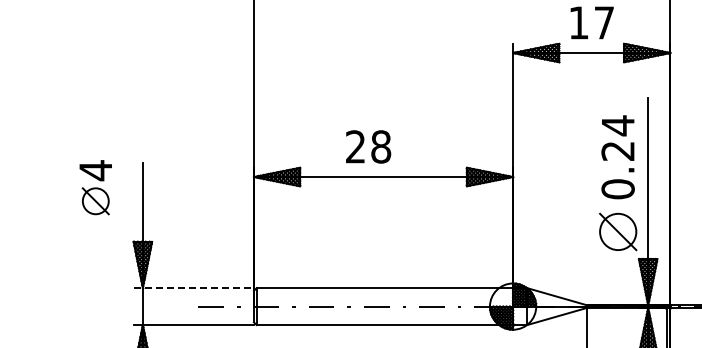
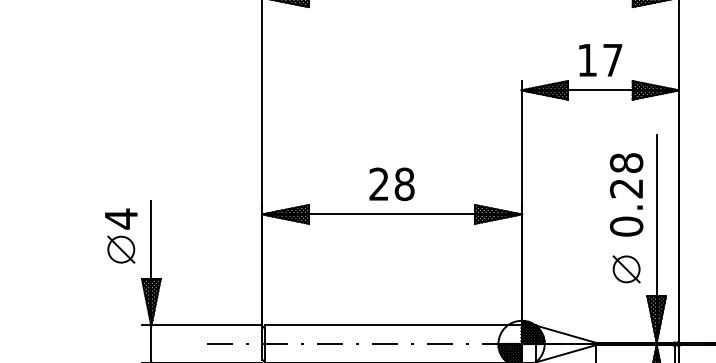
text: (618, 125) -> (626, 162), 0.24 -> 0.28
text: (368, 147) -> (391, 184), moved
part: (96, 187) -> (121, 235), moved
part: (618, 232) -> (626, 269), size x0.71
line: (194, 288) -> (202, 325), dashed -> solid

